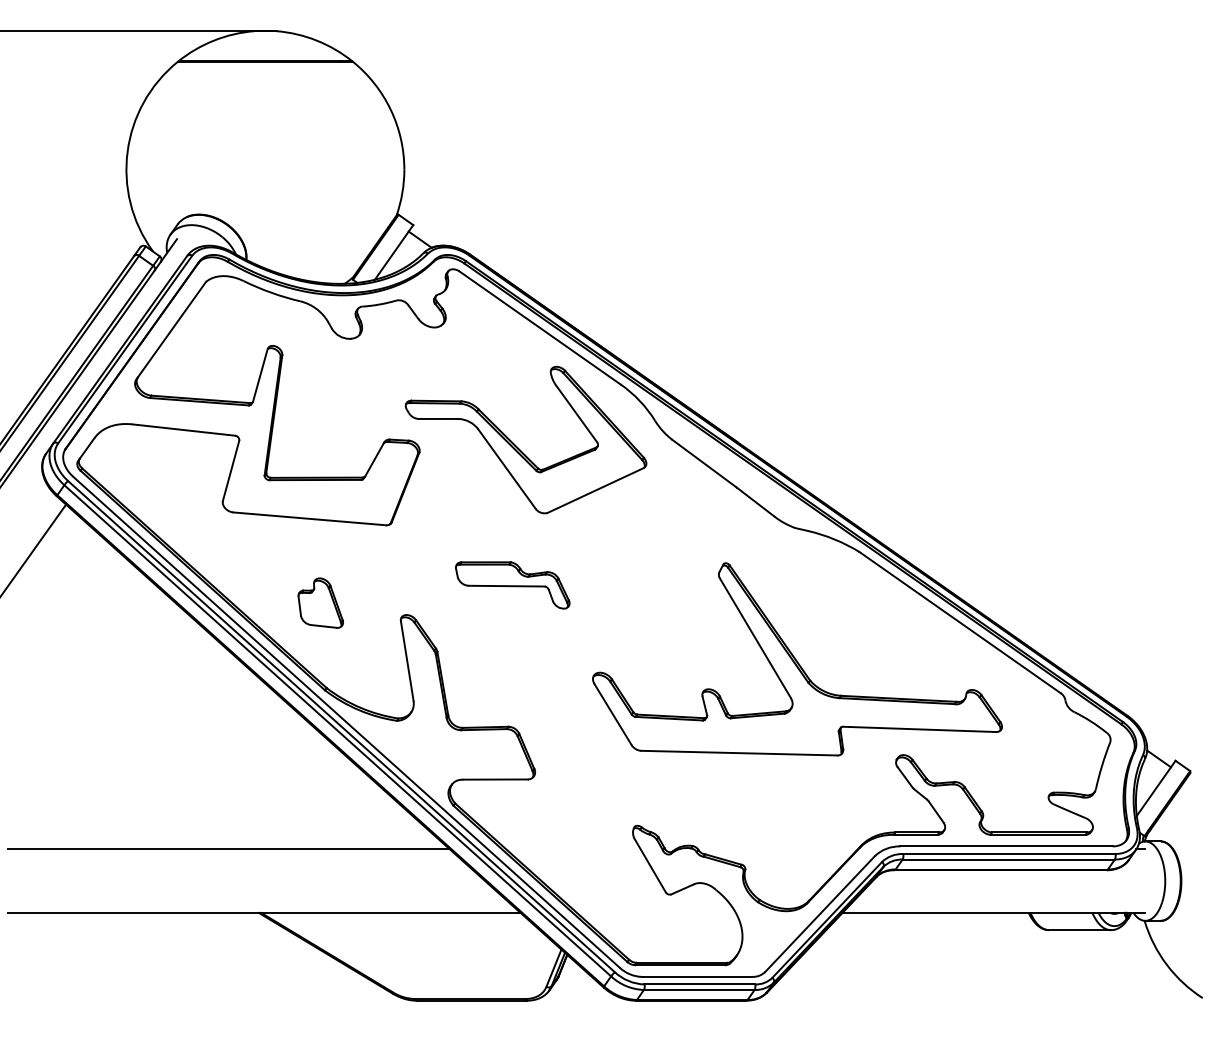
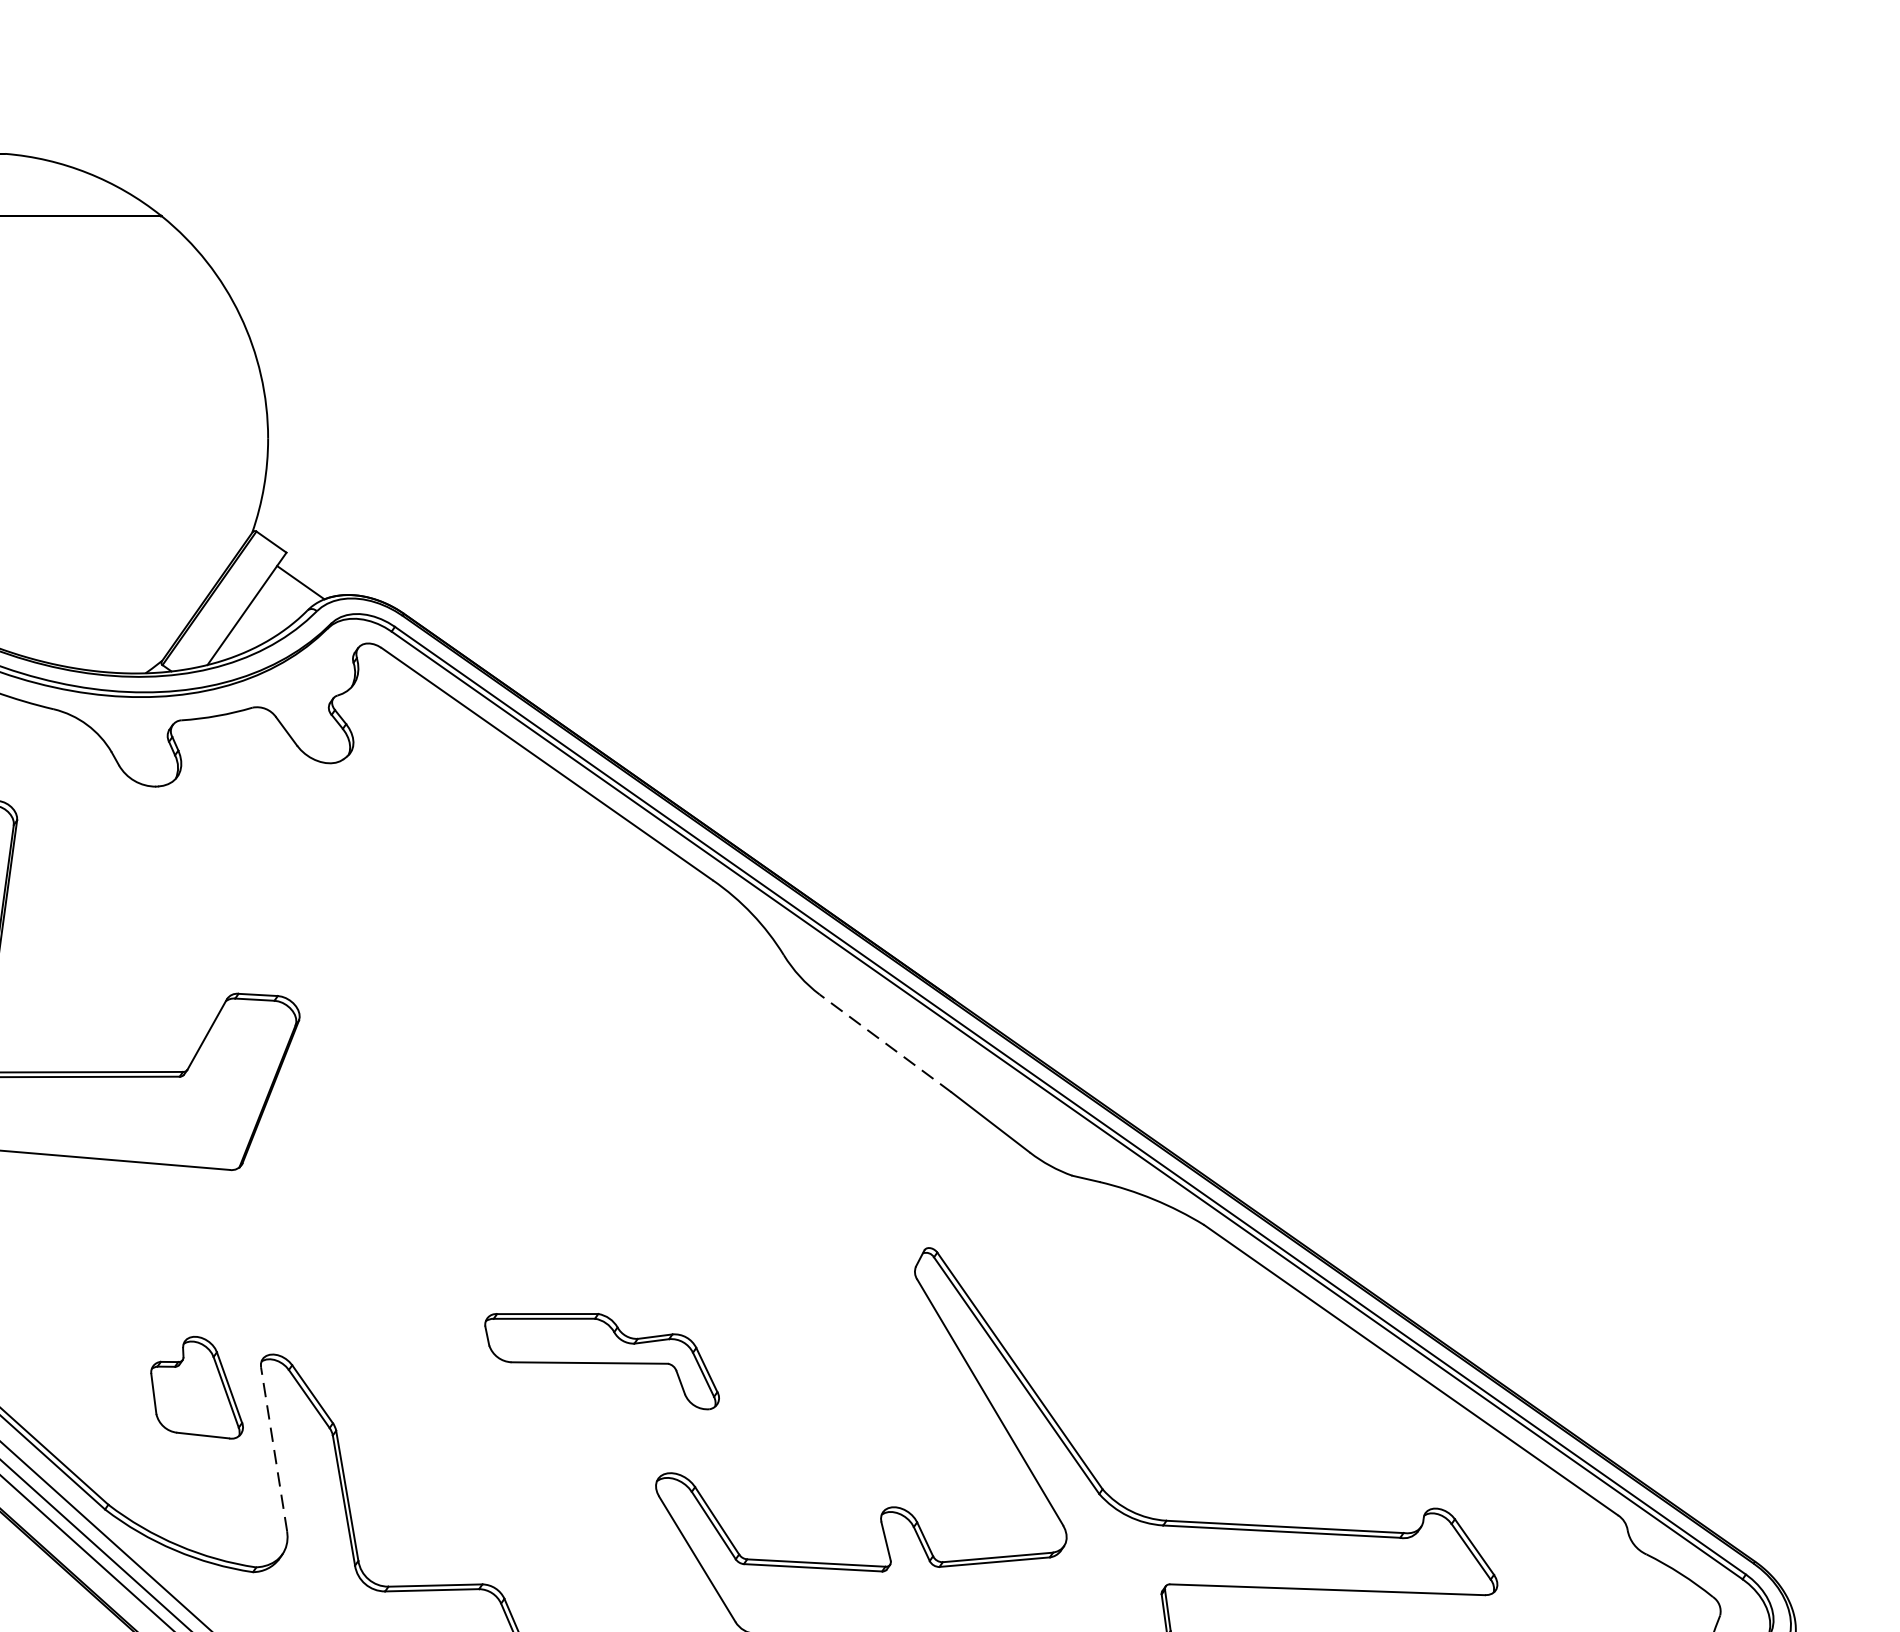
part: (517, 446) -> (500, 1007), removed
line: (704, 463) -> (885, 1042), solid -> dashed
part: (512, 585) -> (601, 1361), moved
part: (320, 602) -> (196, 1386), moved
line: (407, 660) -> (274, 1448), solid -> dashed

